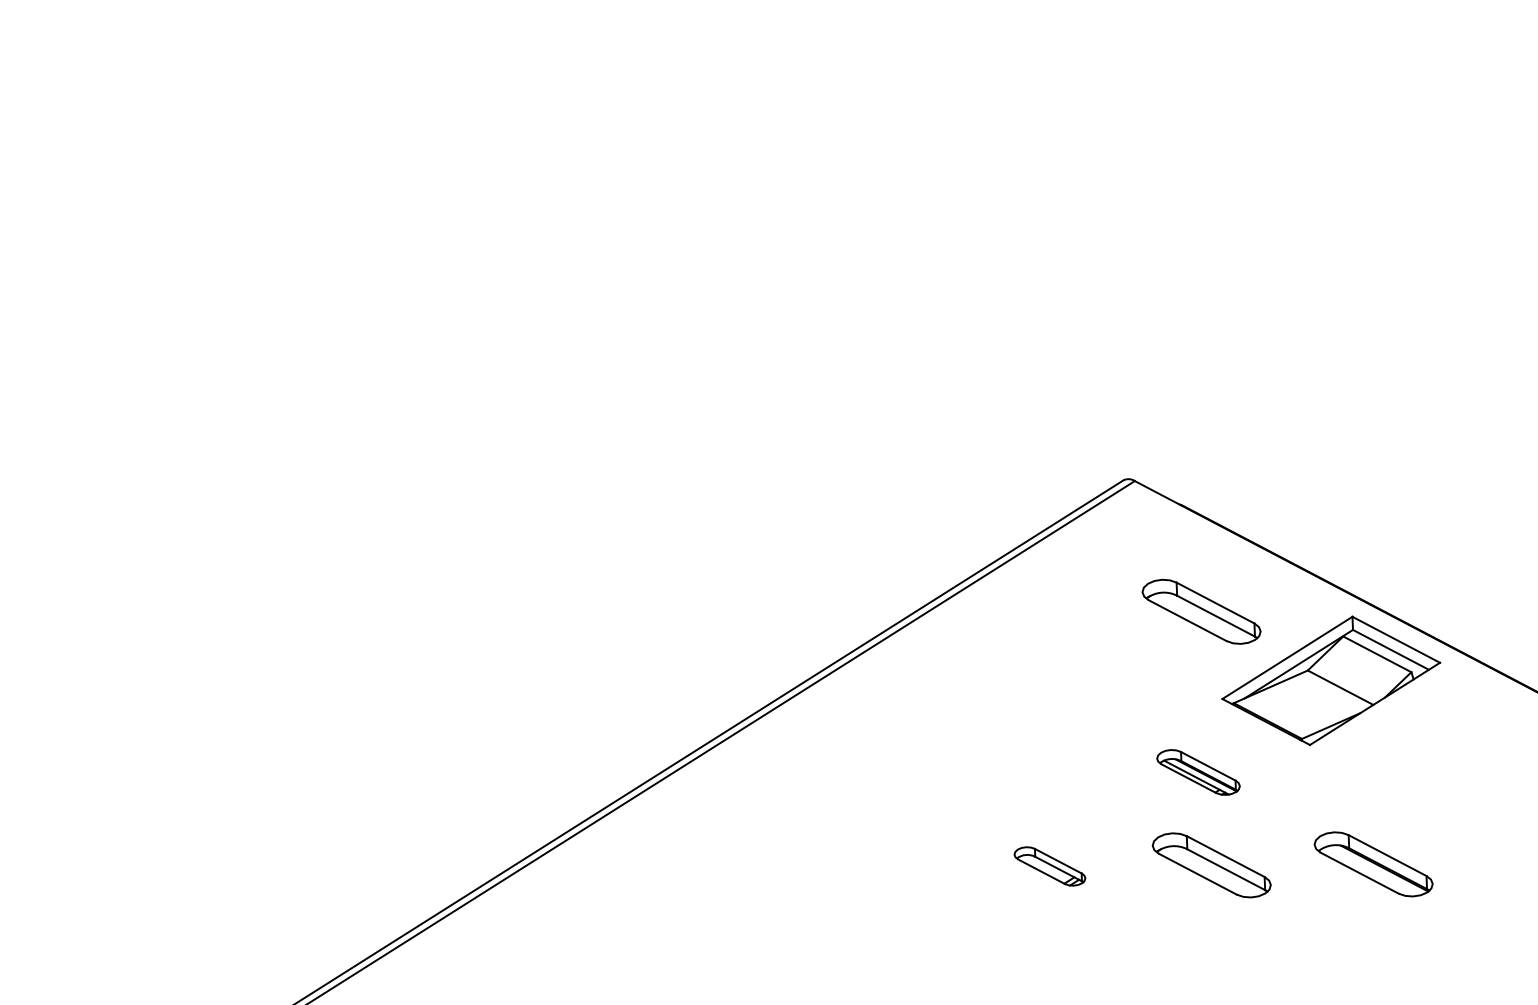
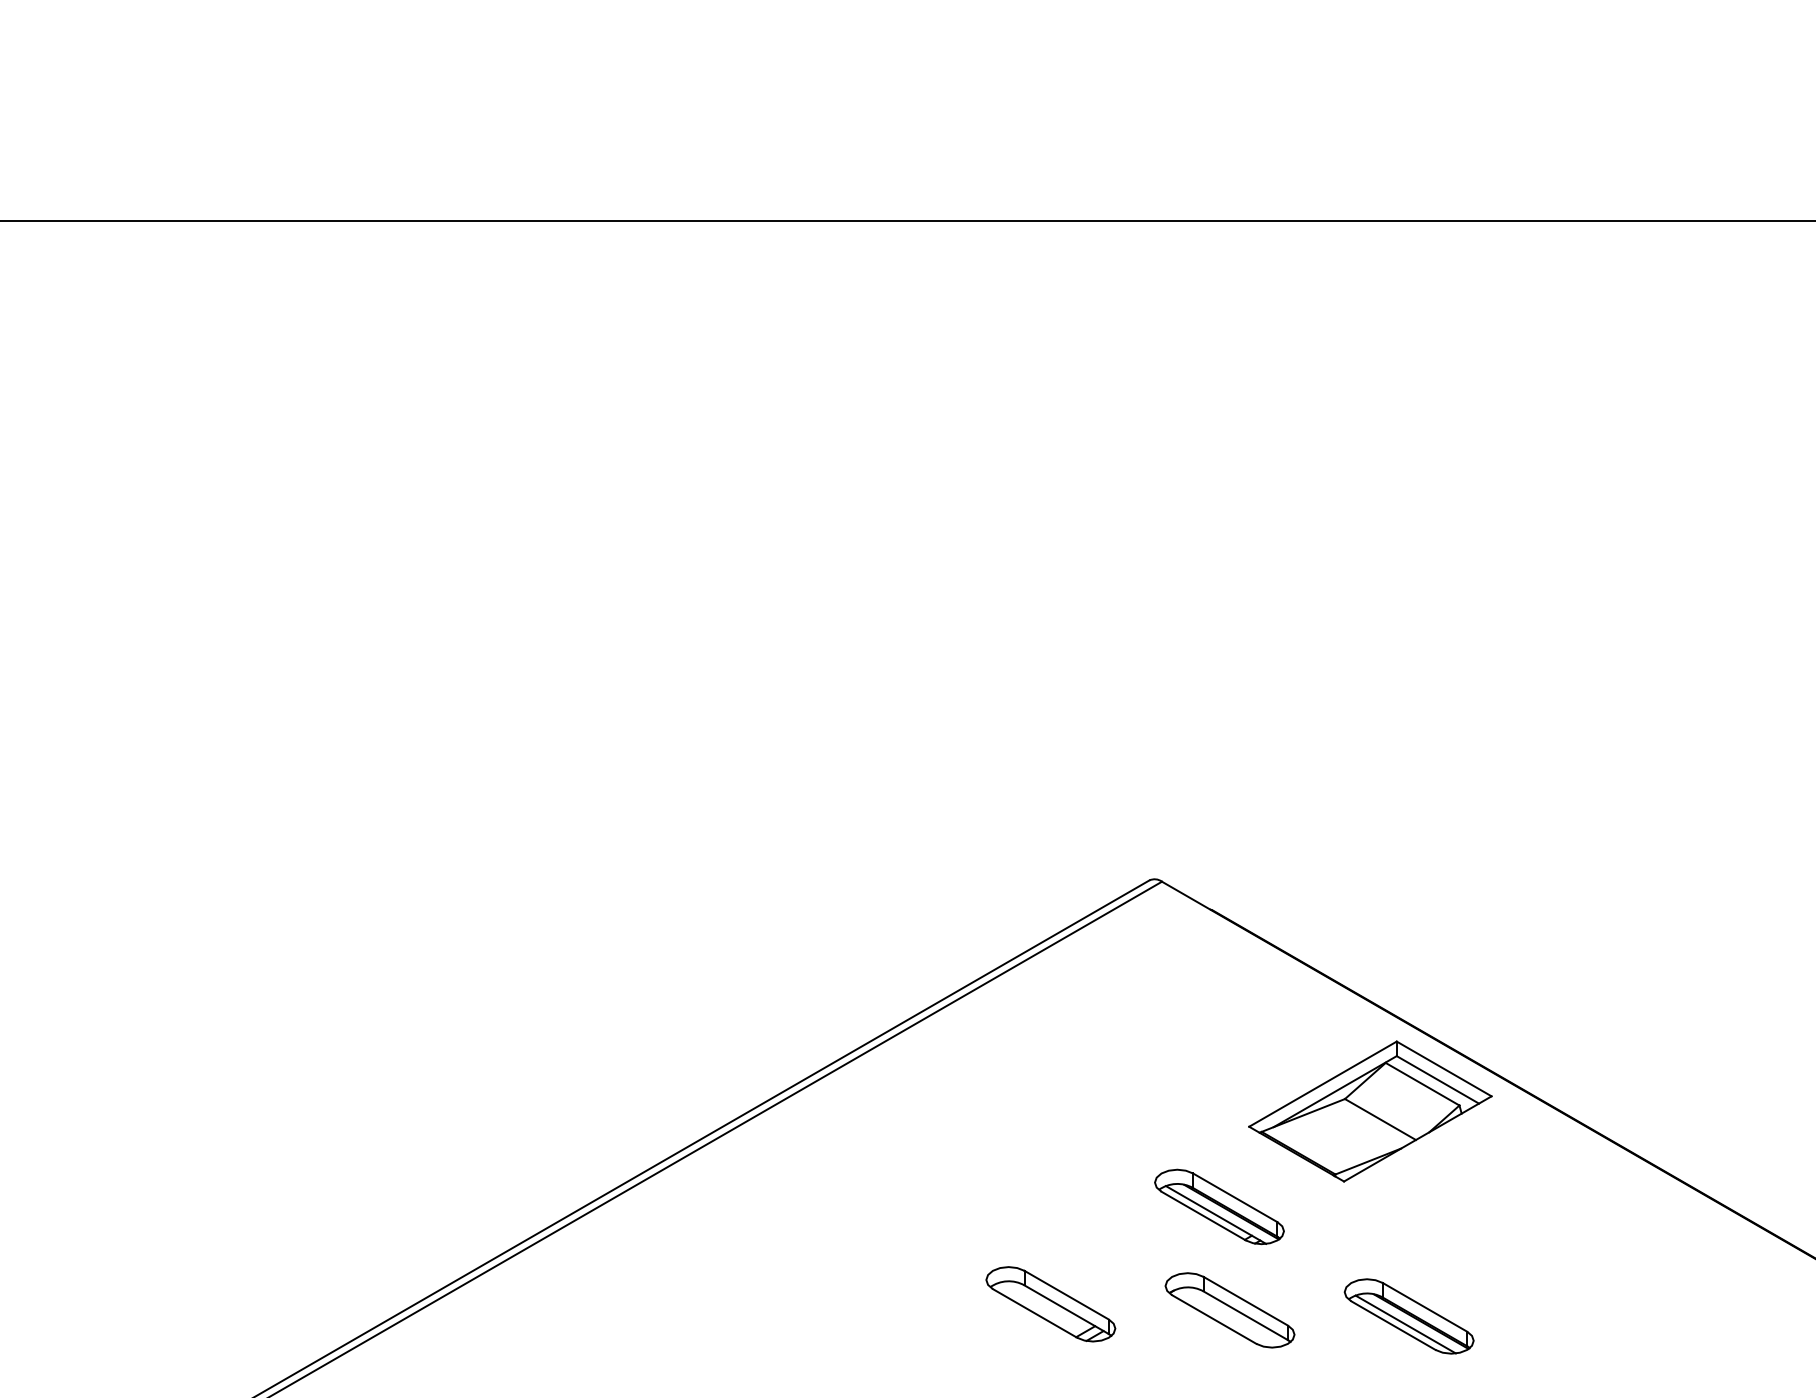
part: (1201, 611) -> (1229, 1029), removed
part: (1198, 772) -> (1219, 1206), size x1.43
part: (1049, 866) -> (1050, 1304), size x1.67
line: (1370, 871) -> (1405, 1324), added

